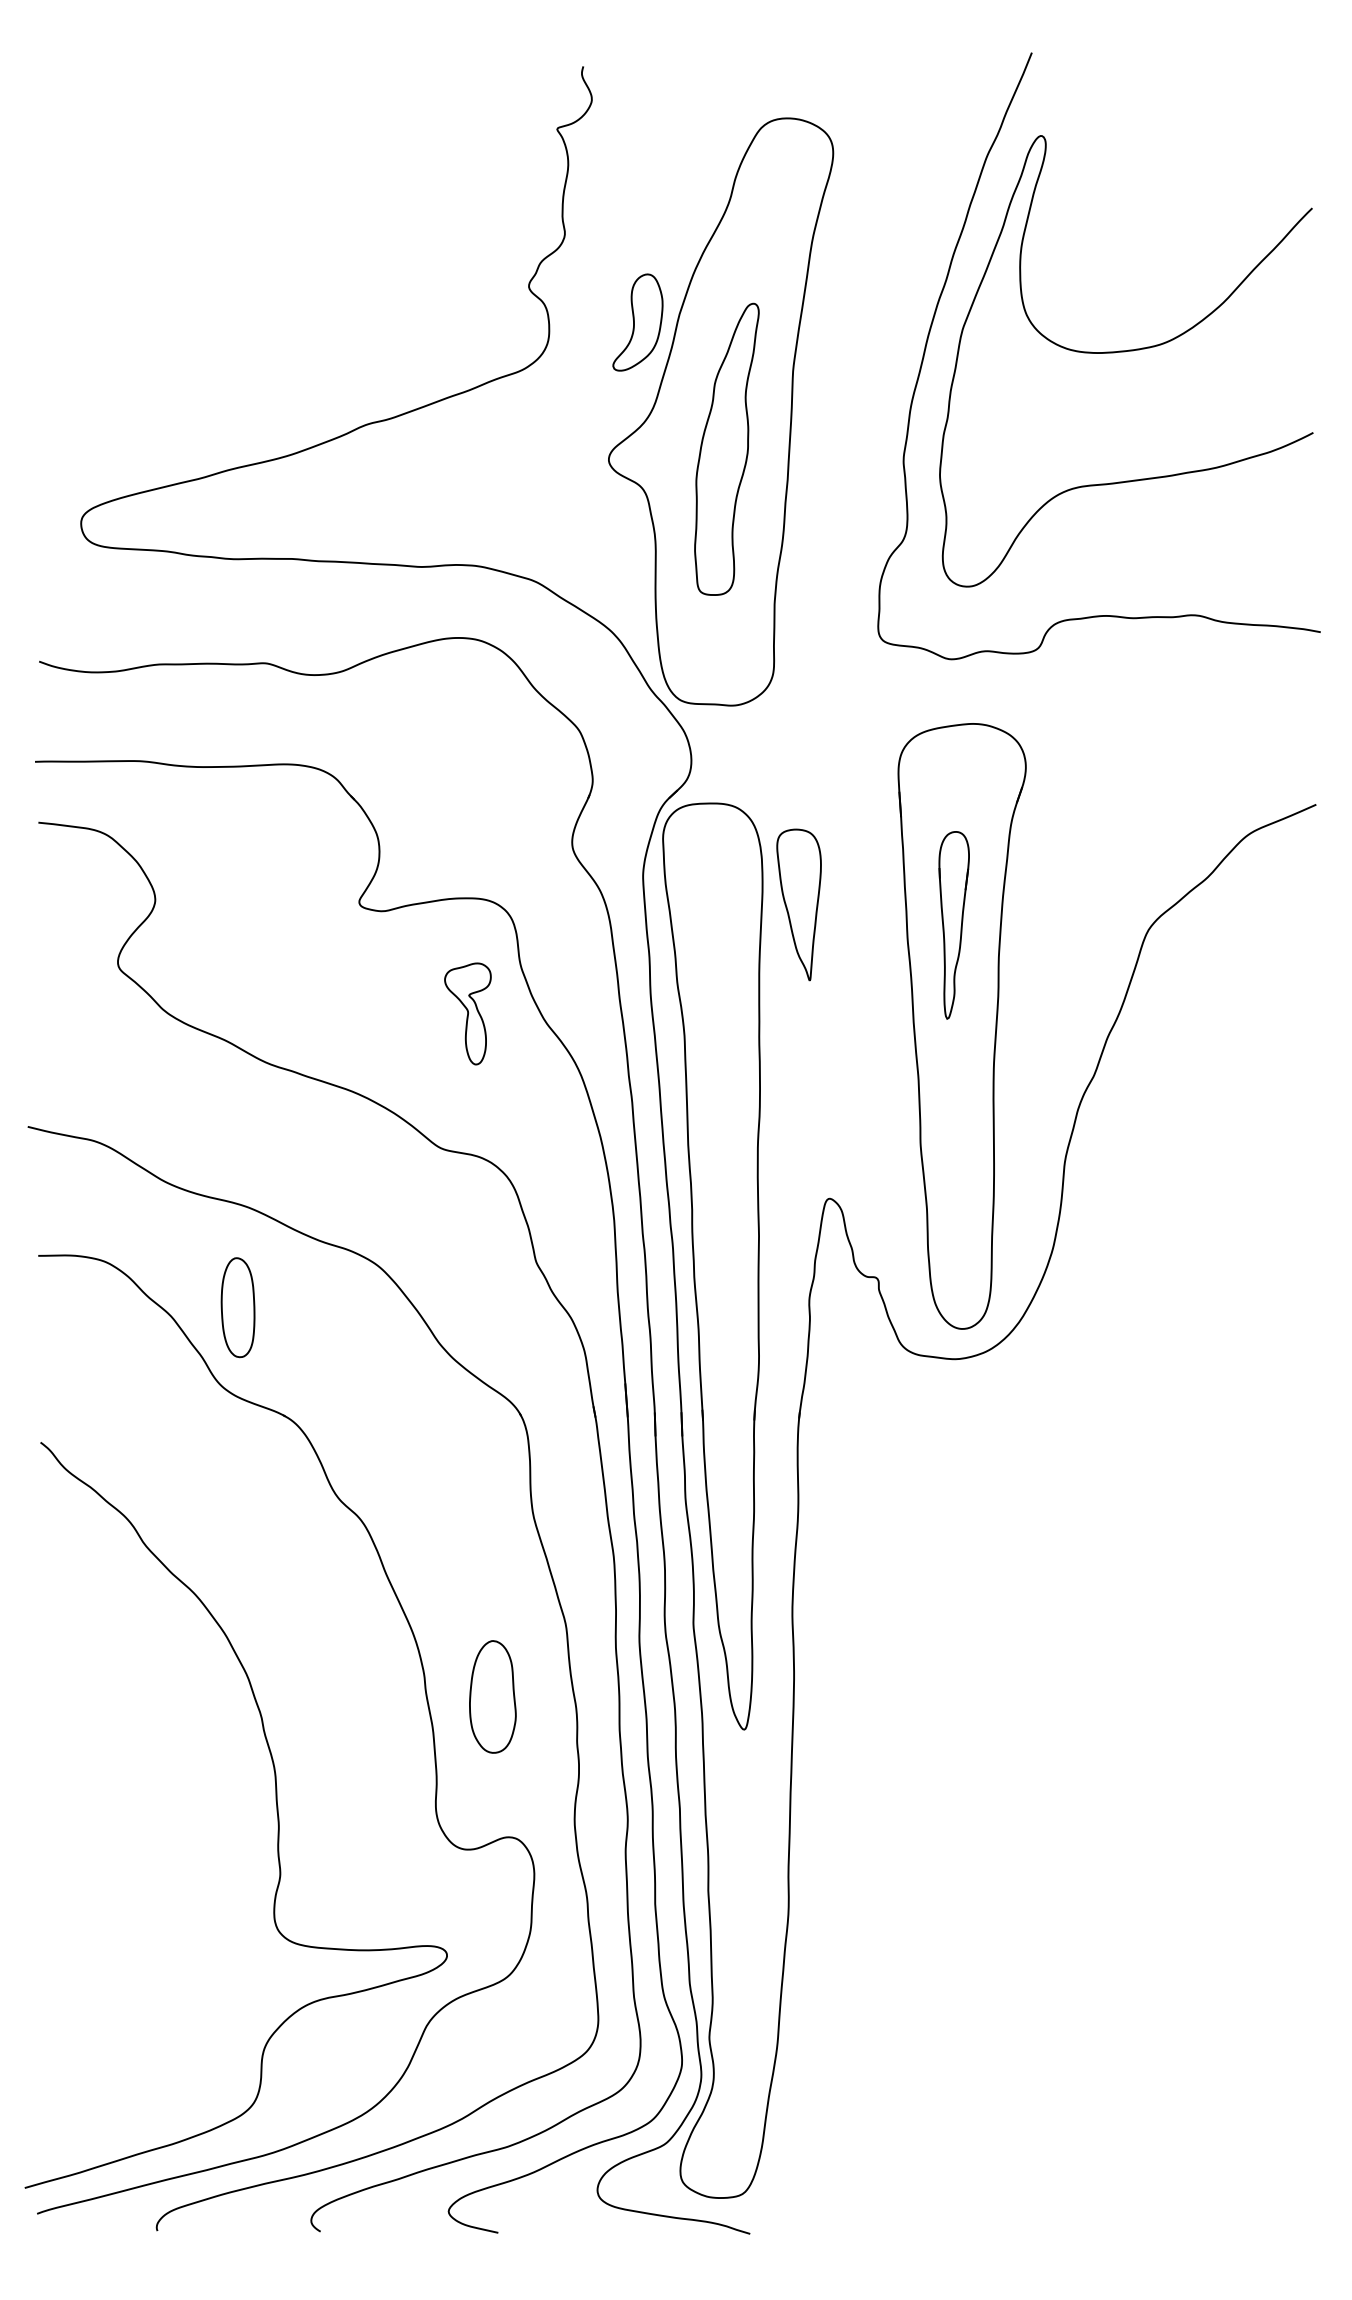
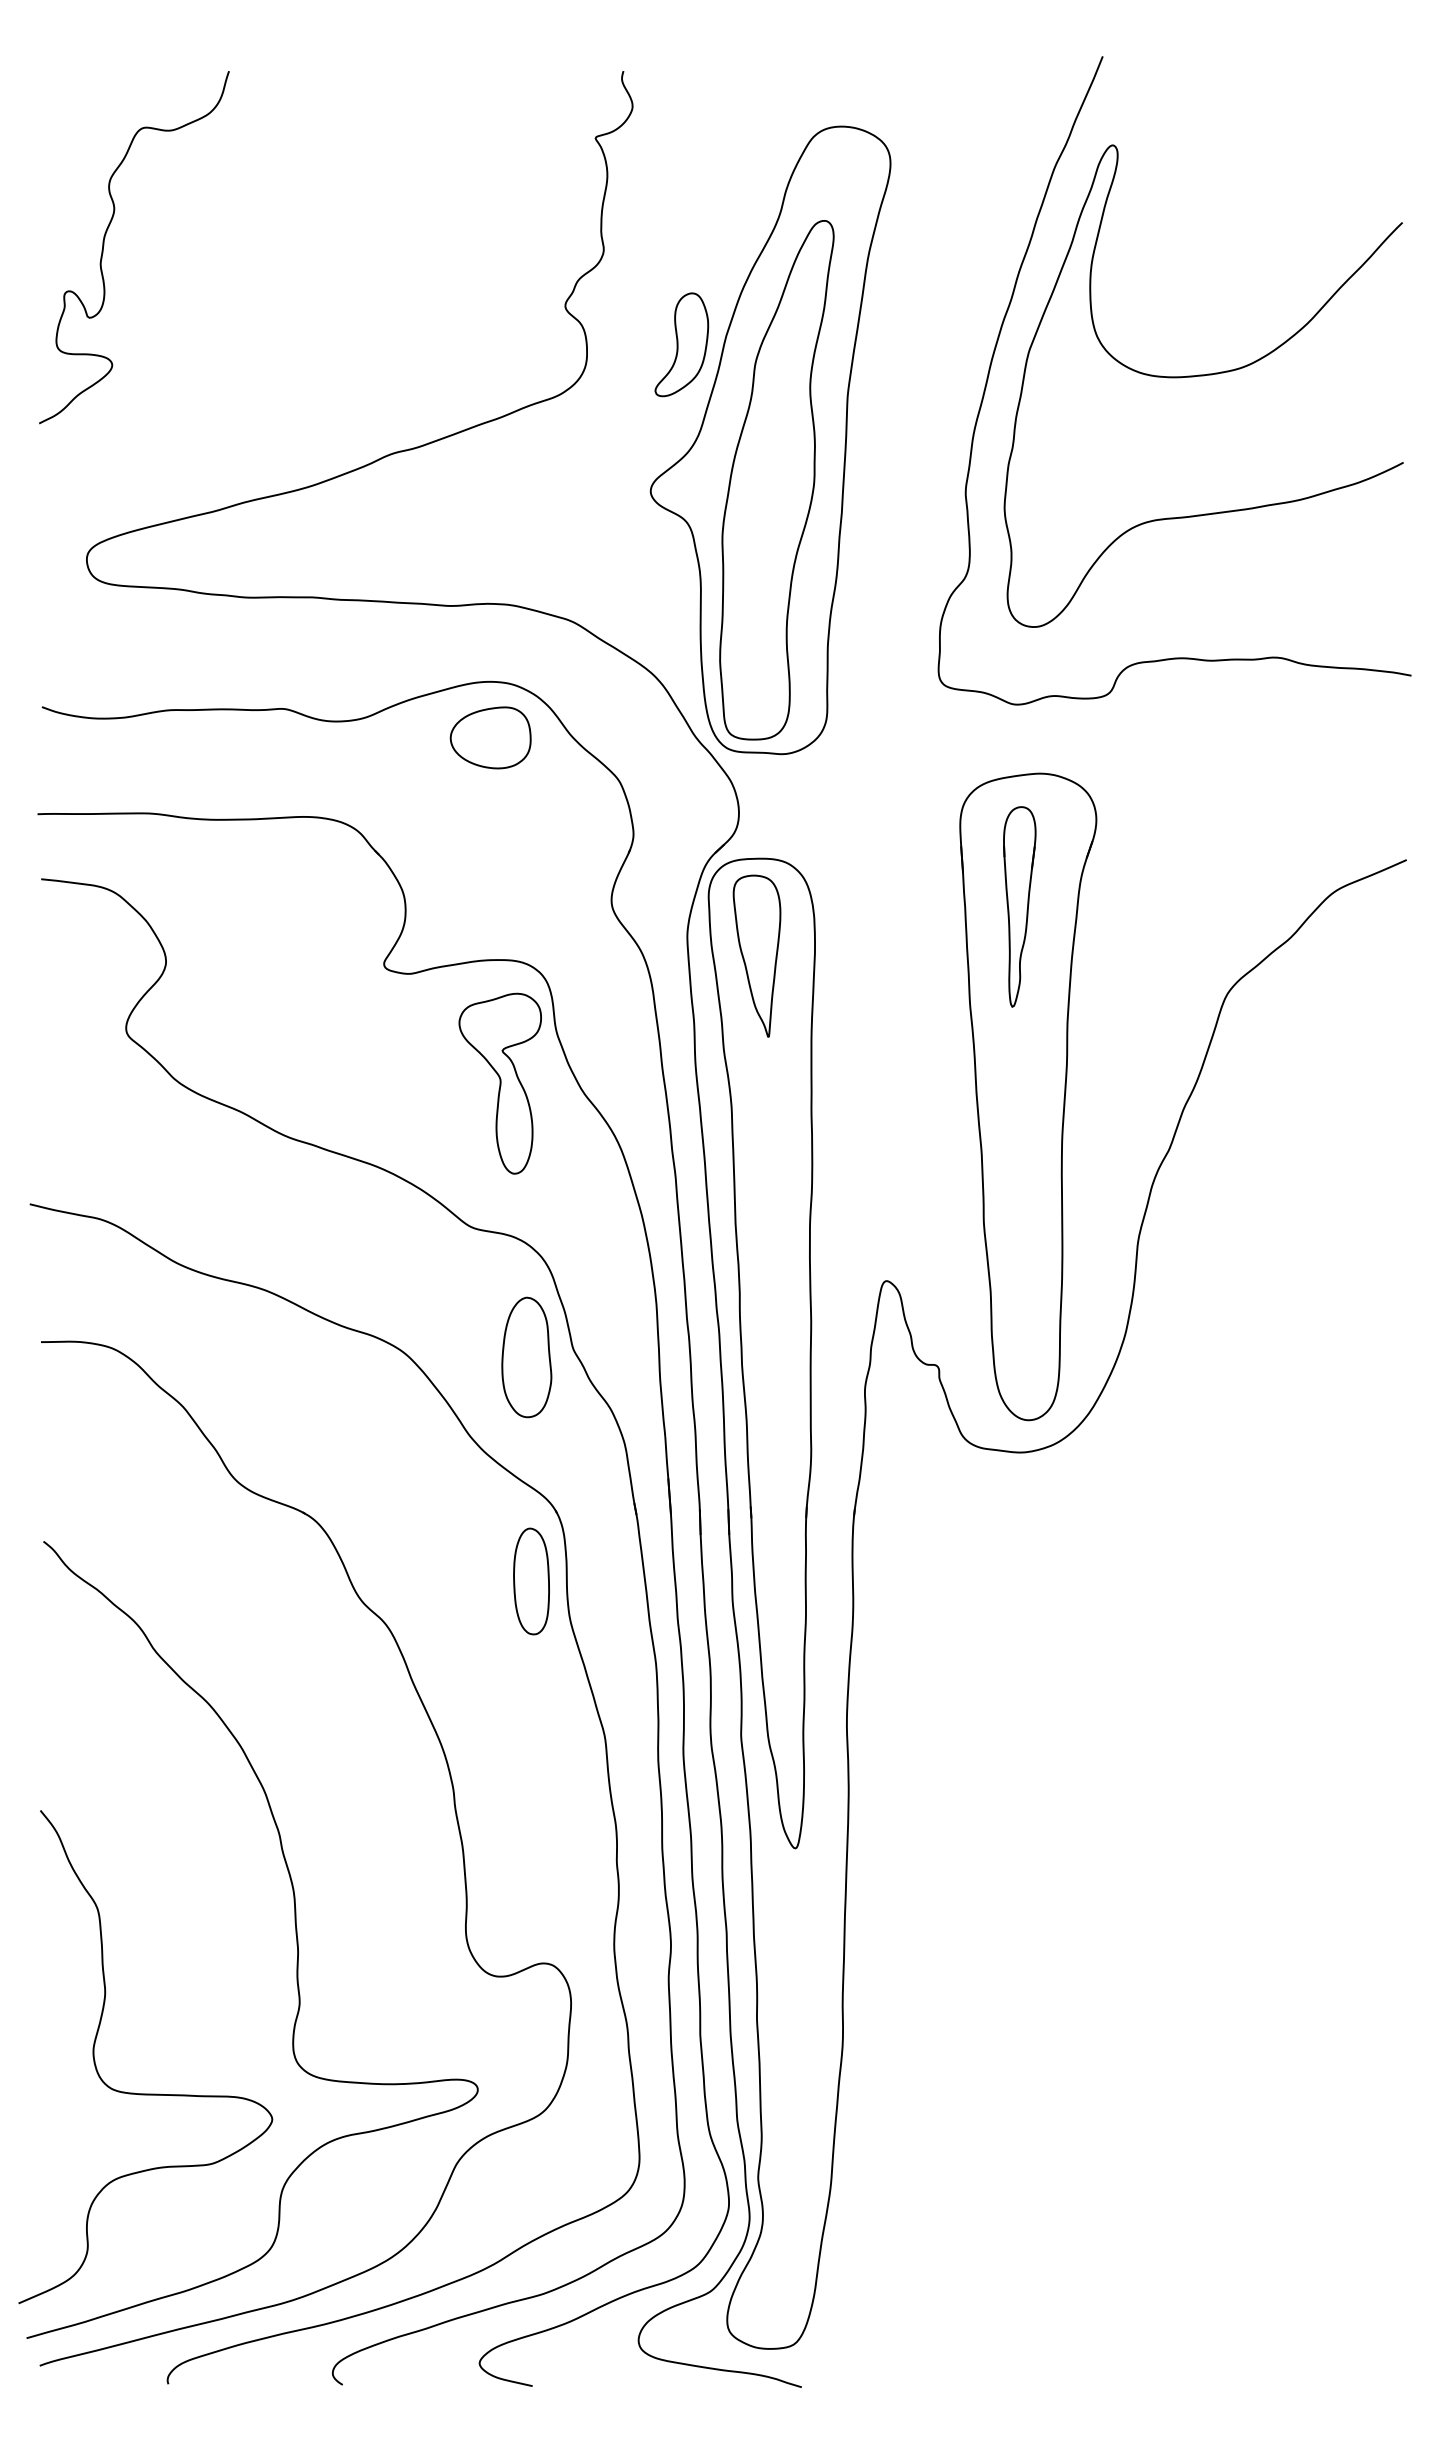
curve: (97, 229) -> (104, 245), added
part: (726, 449) -> (776, 480), size x1.67
part: (458, 690) -> (490, 737), added
part: (798, 904) -> (756, 955), moved
part: (953, 924) -> (1019, 906), moved
part: (467, 1013) -> (499, 1083), size x1.67
part: (238, 1307) -> (531, 1581), moved
part: (492, 1696) -> (526, 1357), moved
curve: (136, 1958) -> (145, 2093), added

